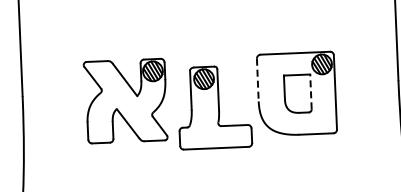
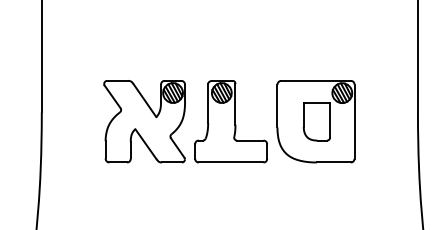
line: (257, 80) -> (277, 106), dashed -> solid
line: (311, 91) -> (330, 119), dashed -> solid
part: (213, 107) -> (230, 121), moved

